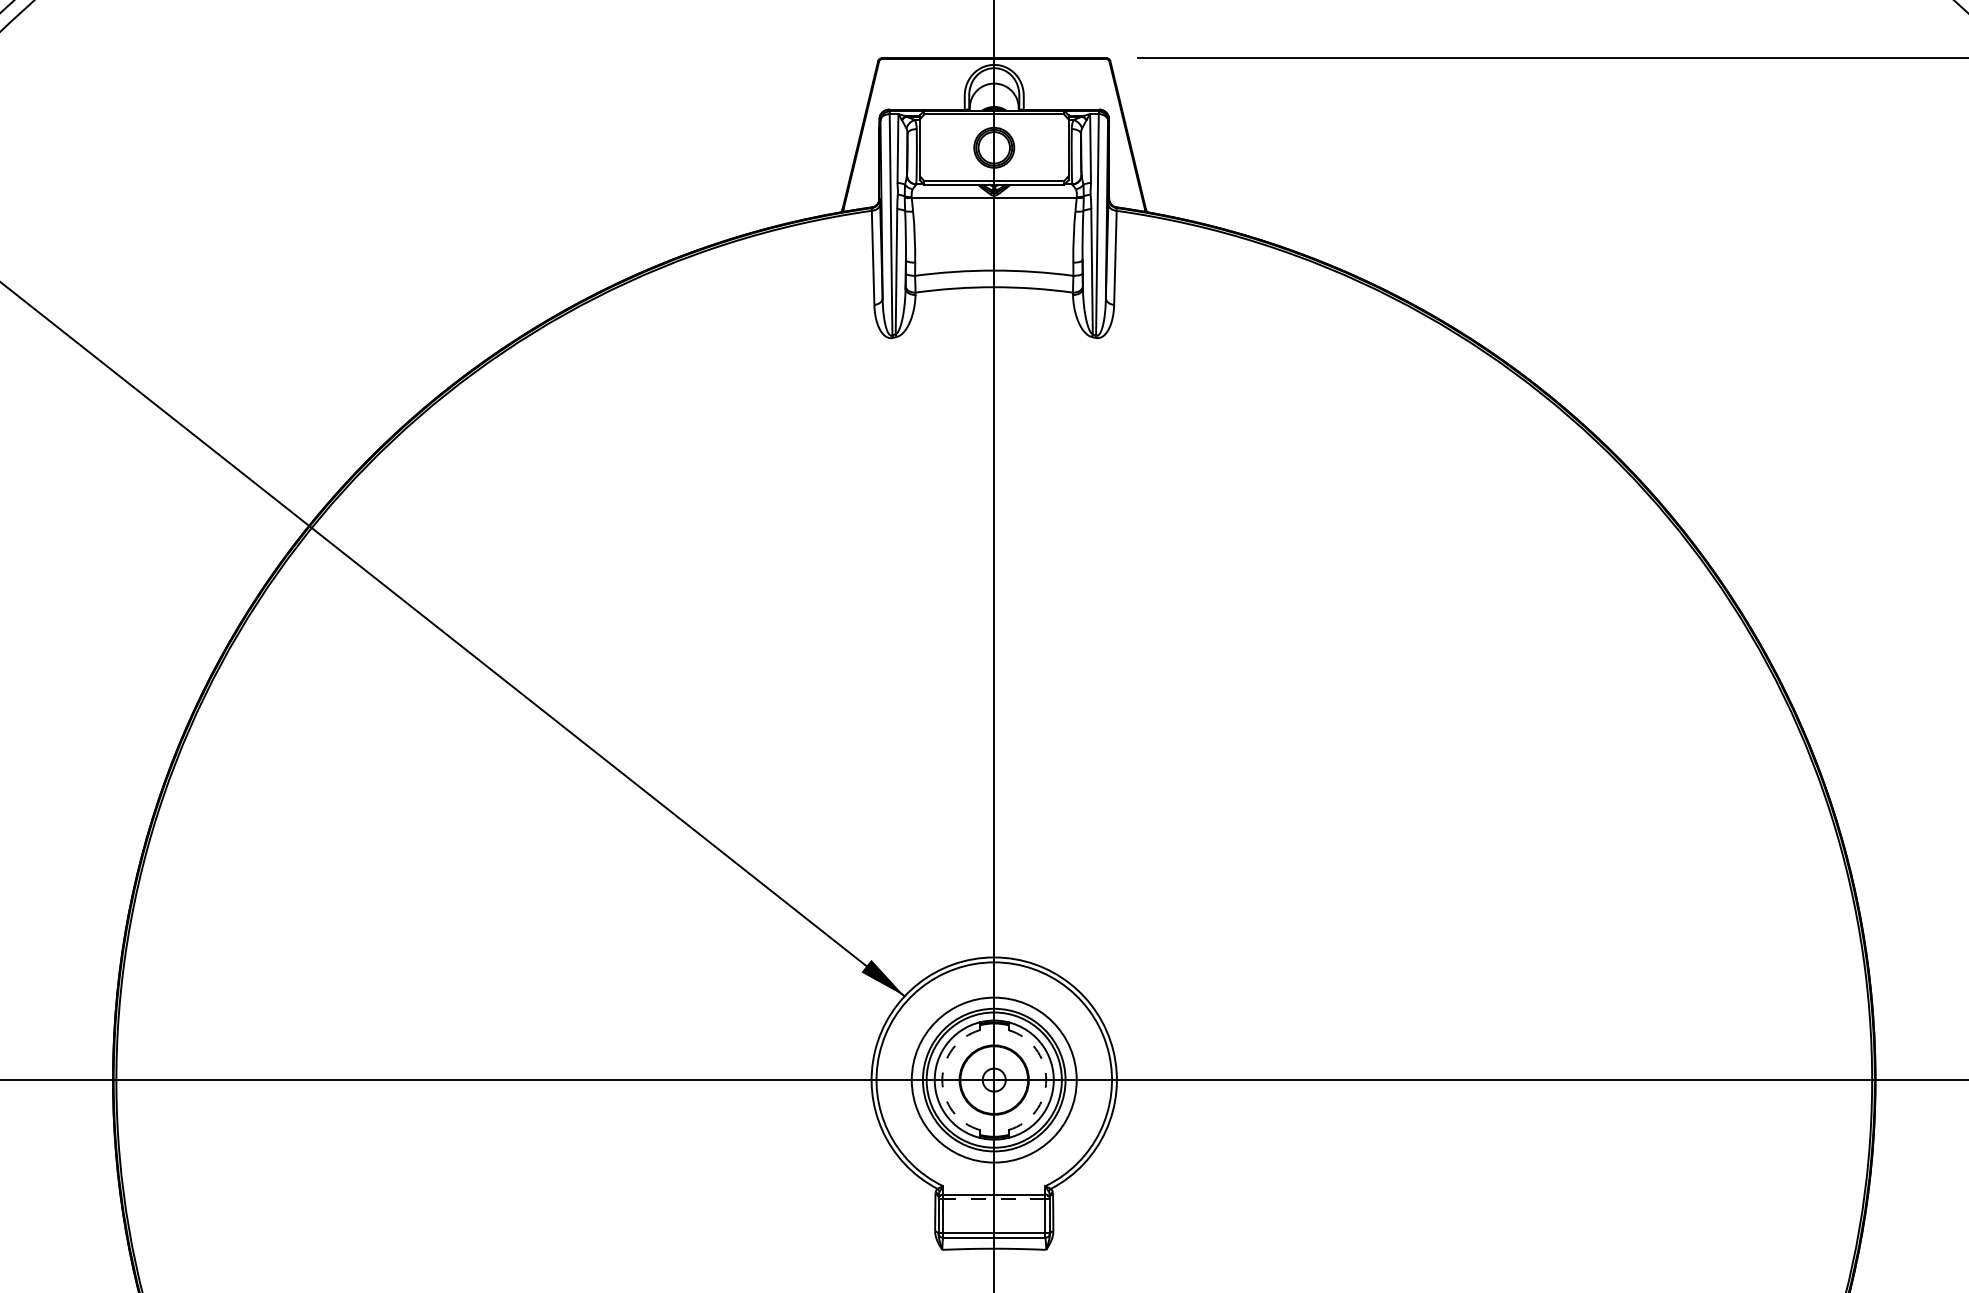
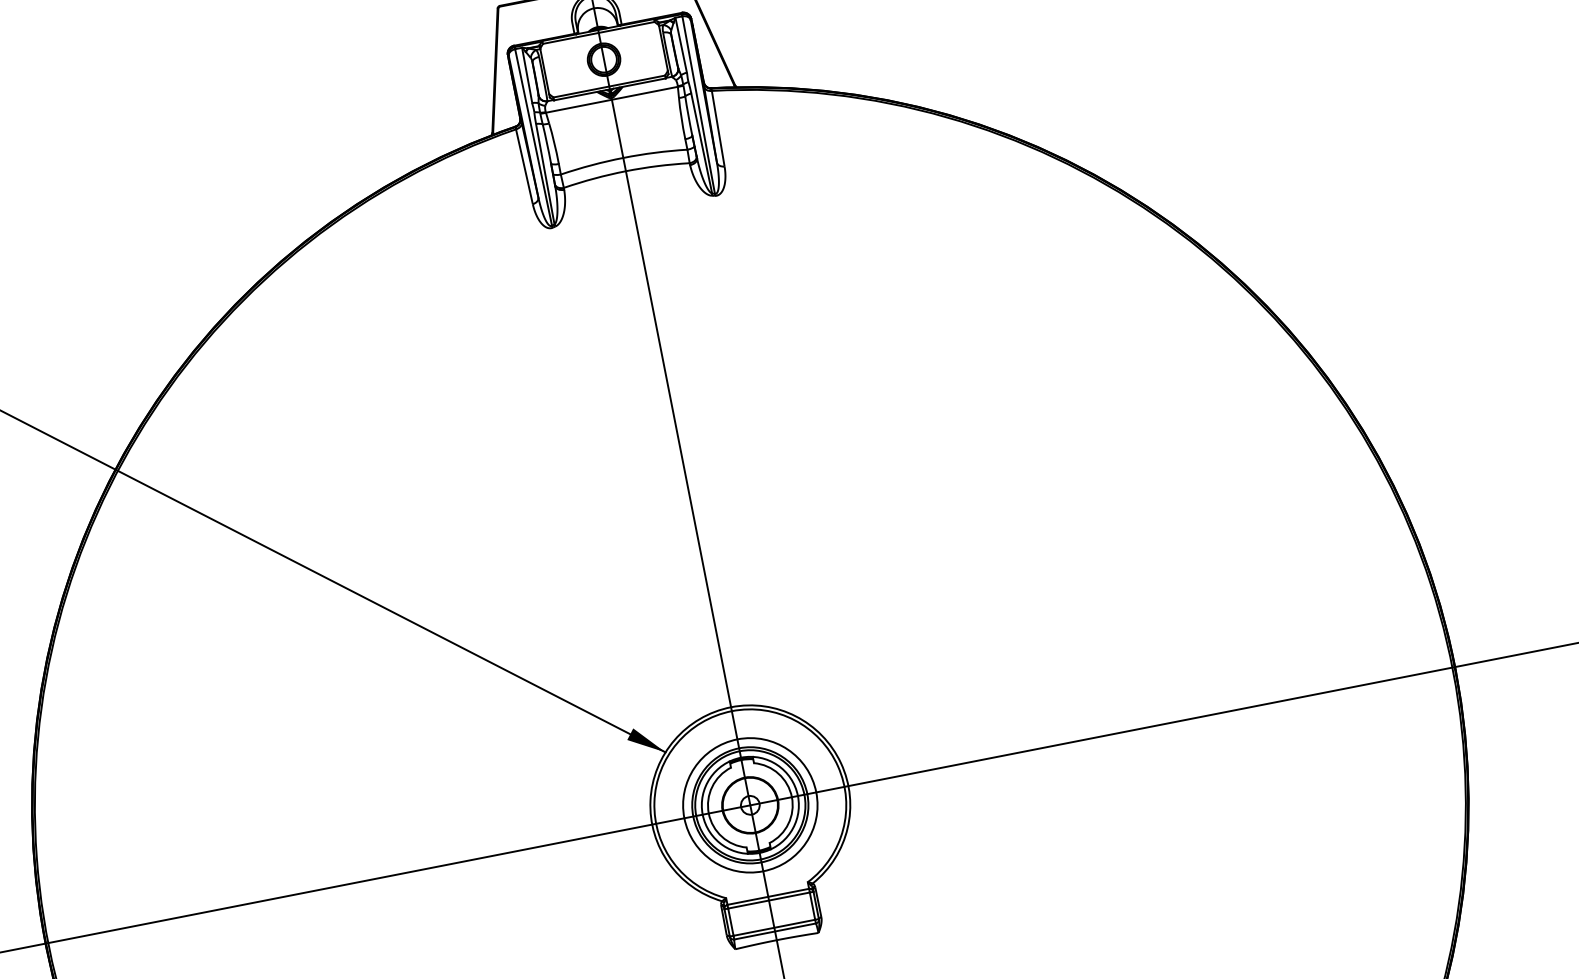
arc: (942, 1080) -> (709, 813), dashed -> solid
arc: (1046, 1080) -> (792, 797), dashed -> solid
line: (993, 1199) -> (768, 900), dashed -> solid

